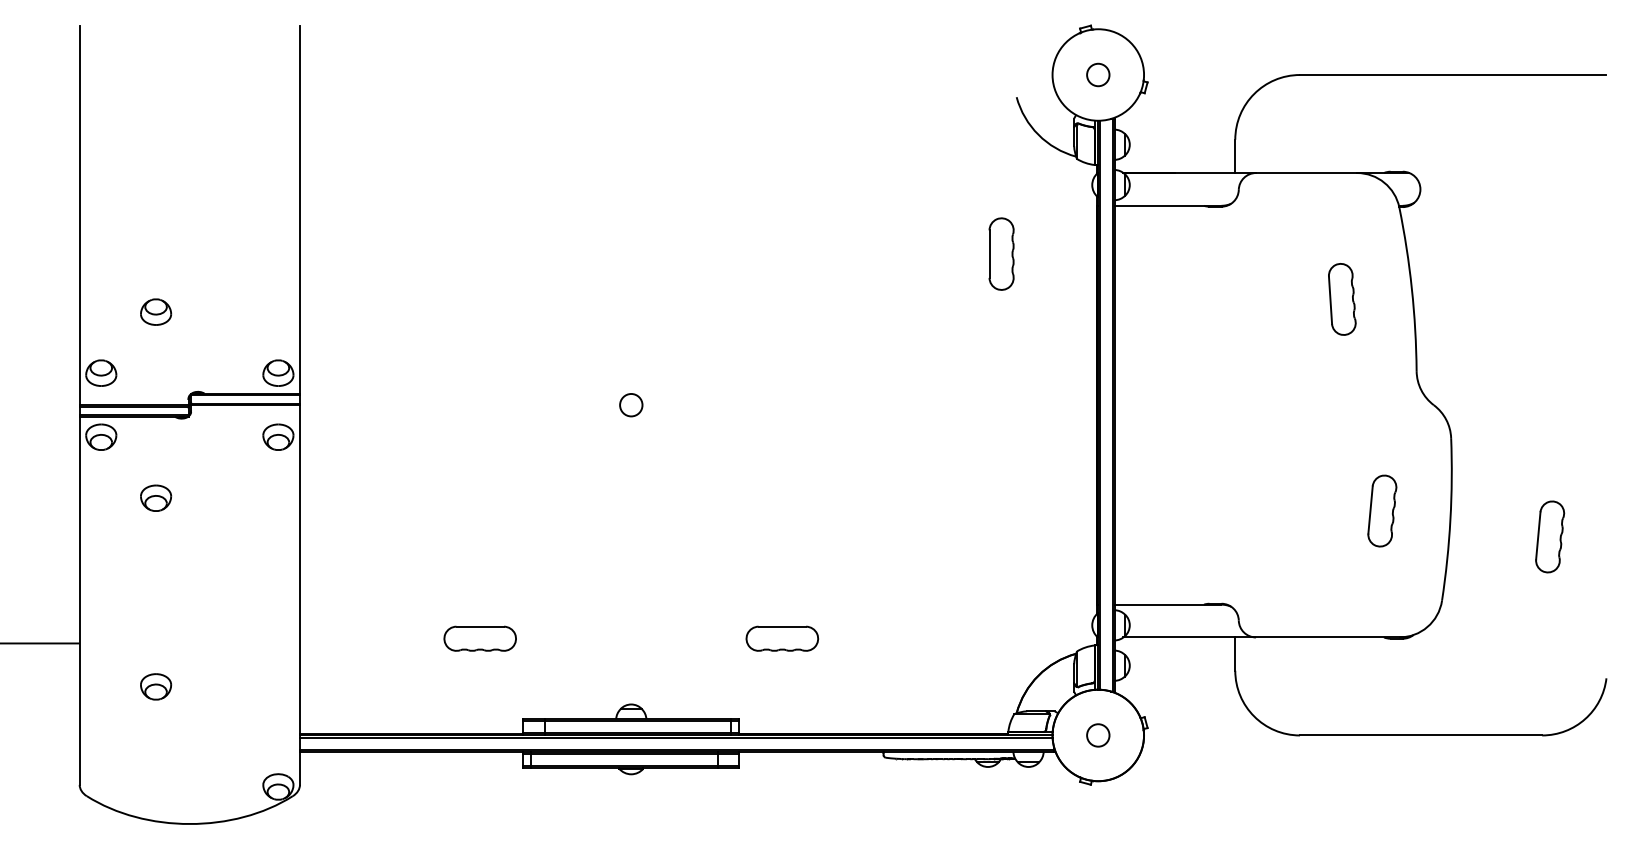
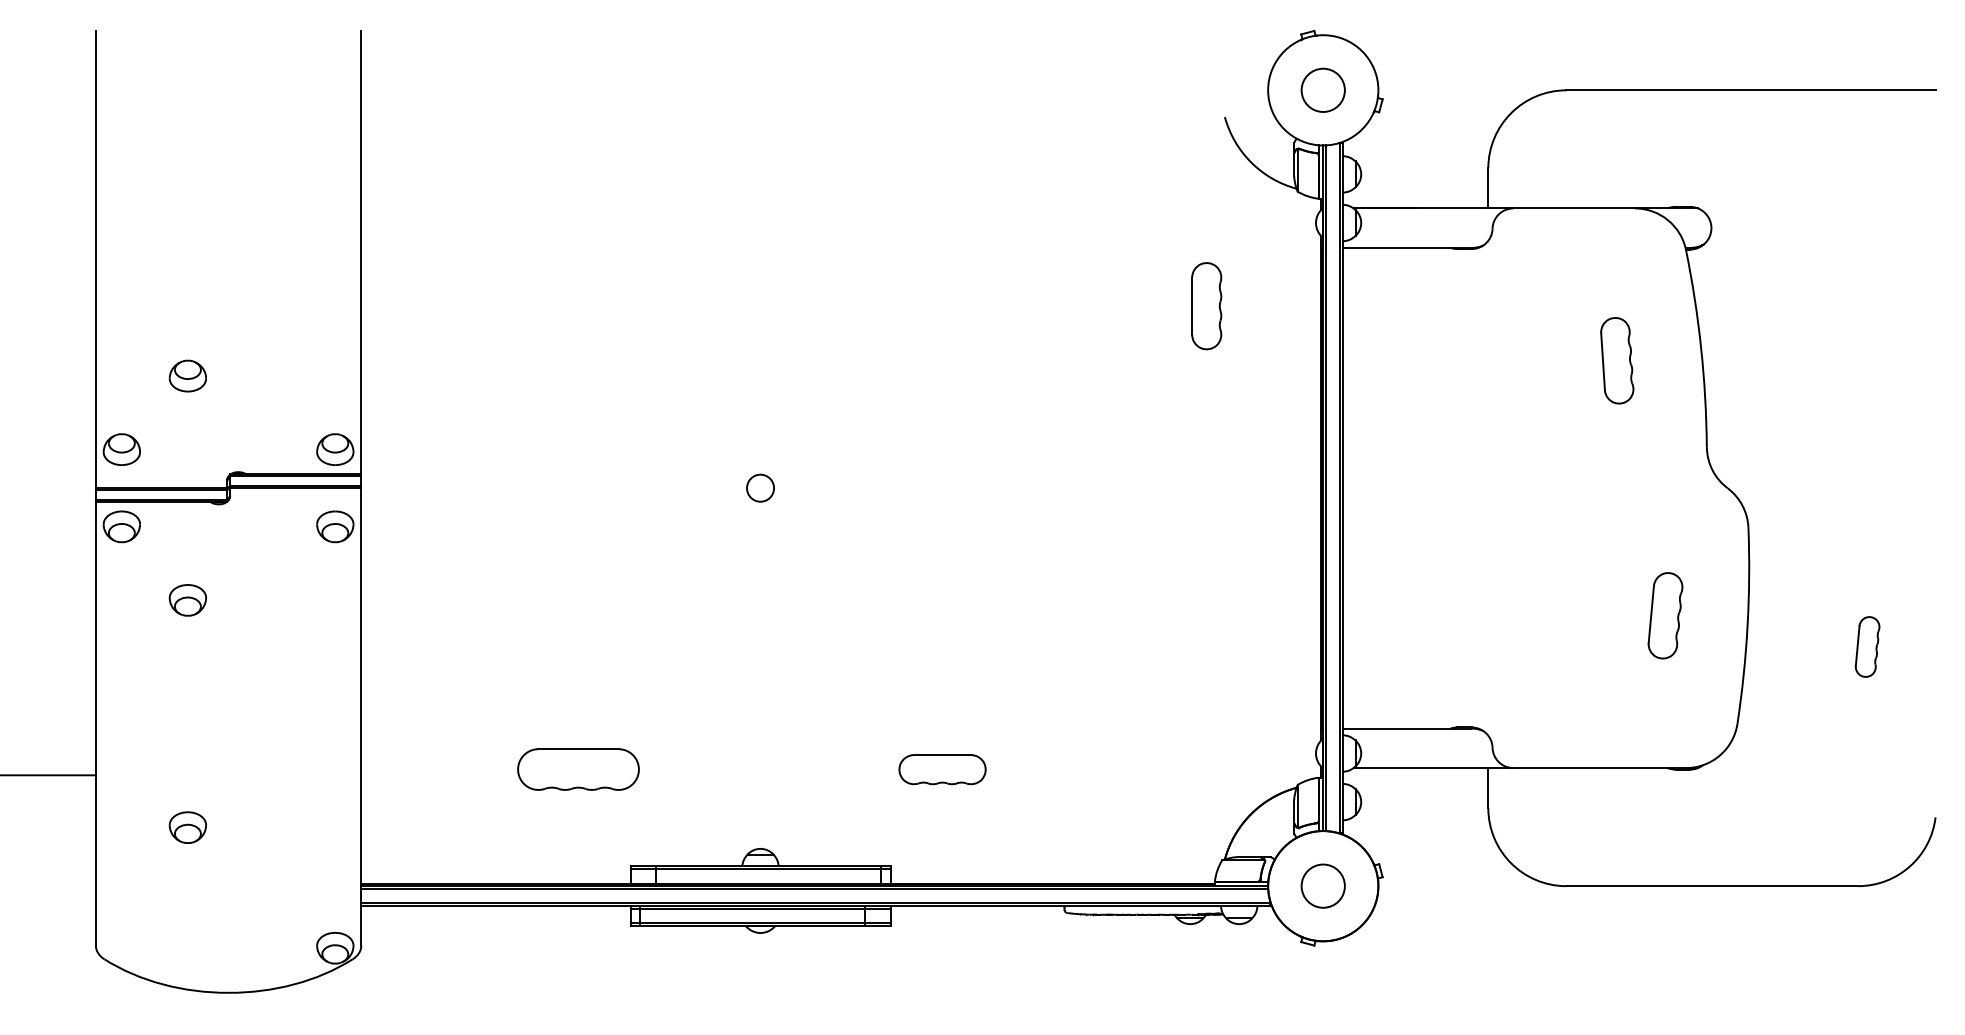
circle: (1097, 74) -> (1322, 89), size x1.6
part: (1549, 536) -> (1867, 646), size x0.7
part: (480, 638) -> (578, 769), size x1.4
circle: (1097, 734) -> (1322, 885), size x1.6

